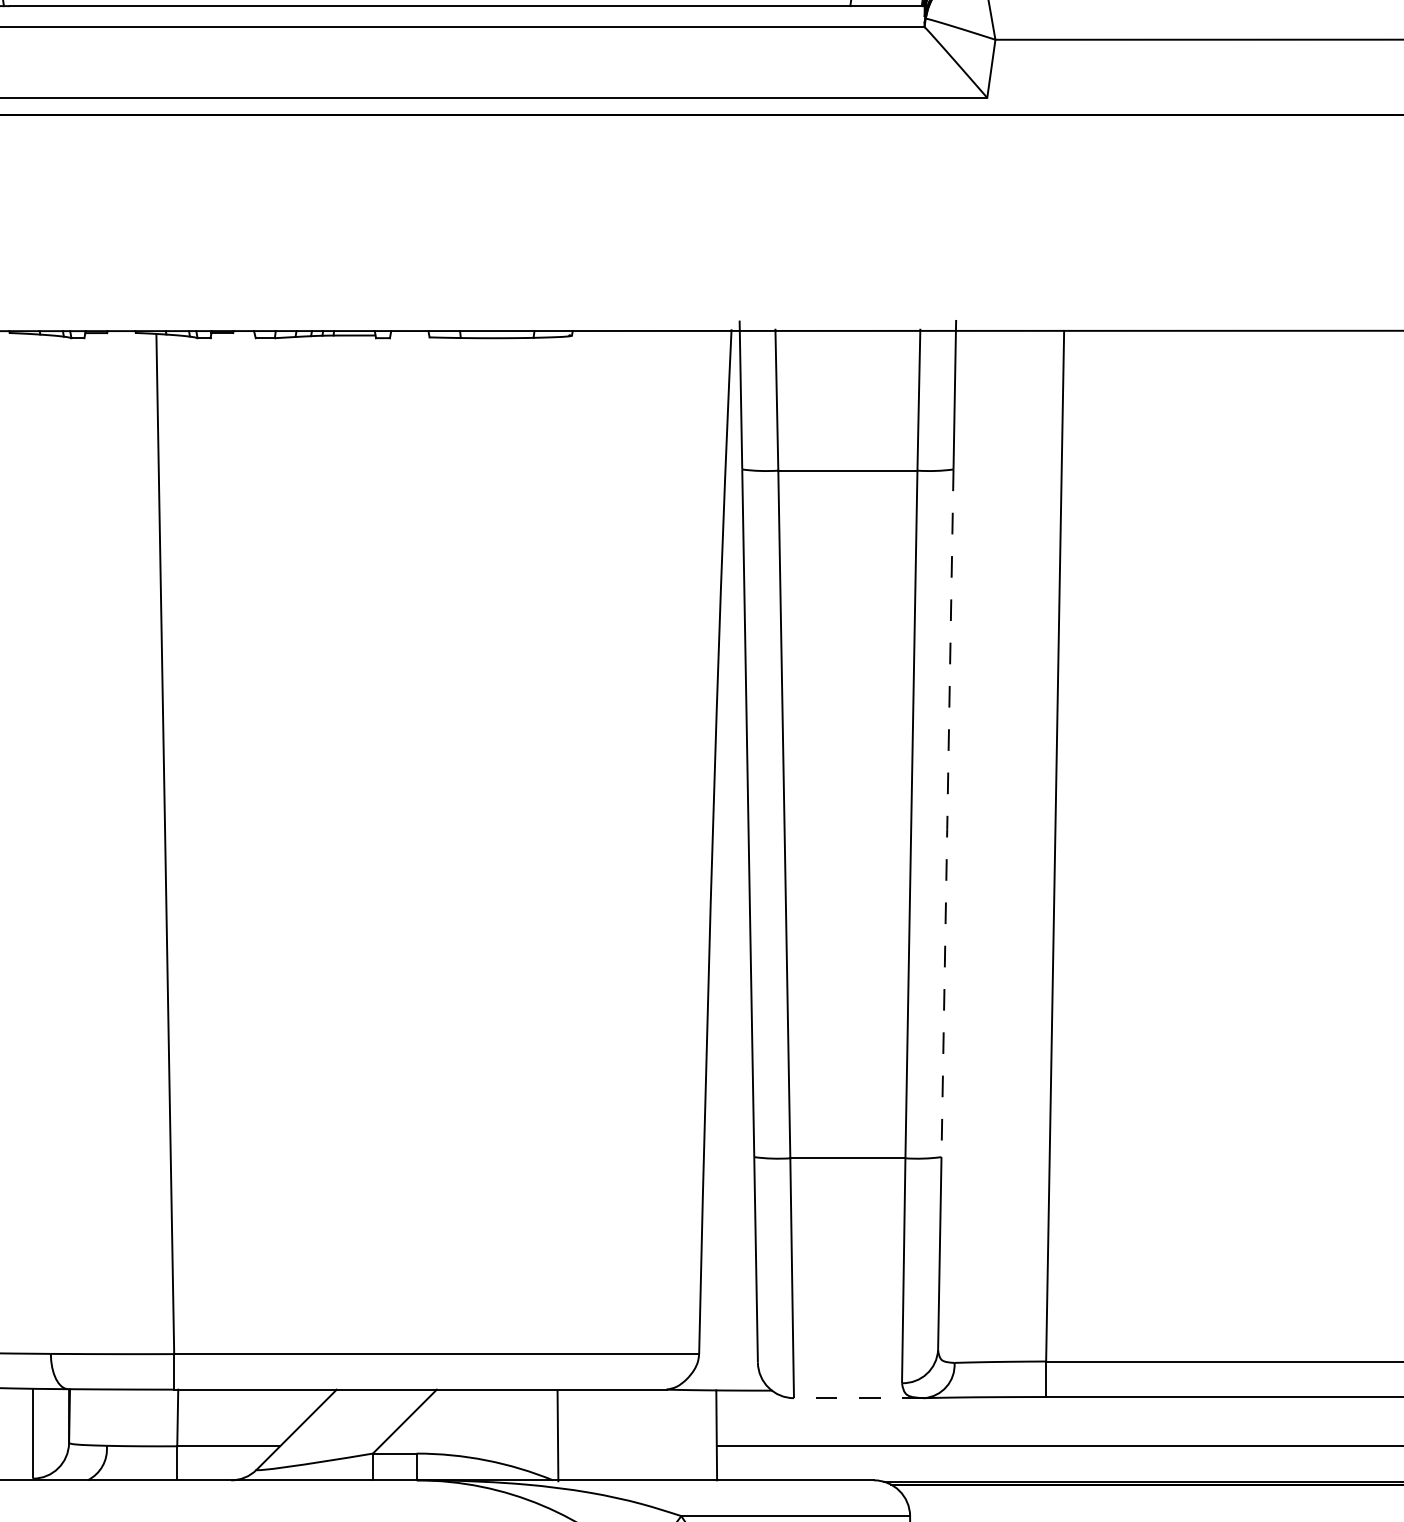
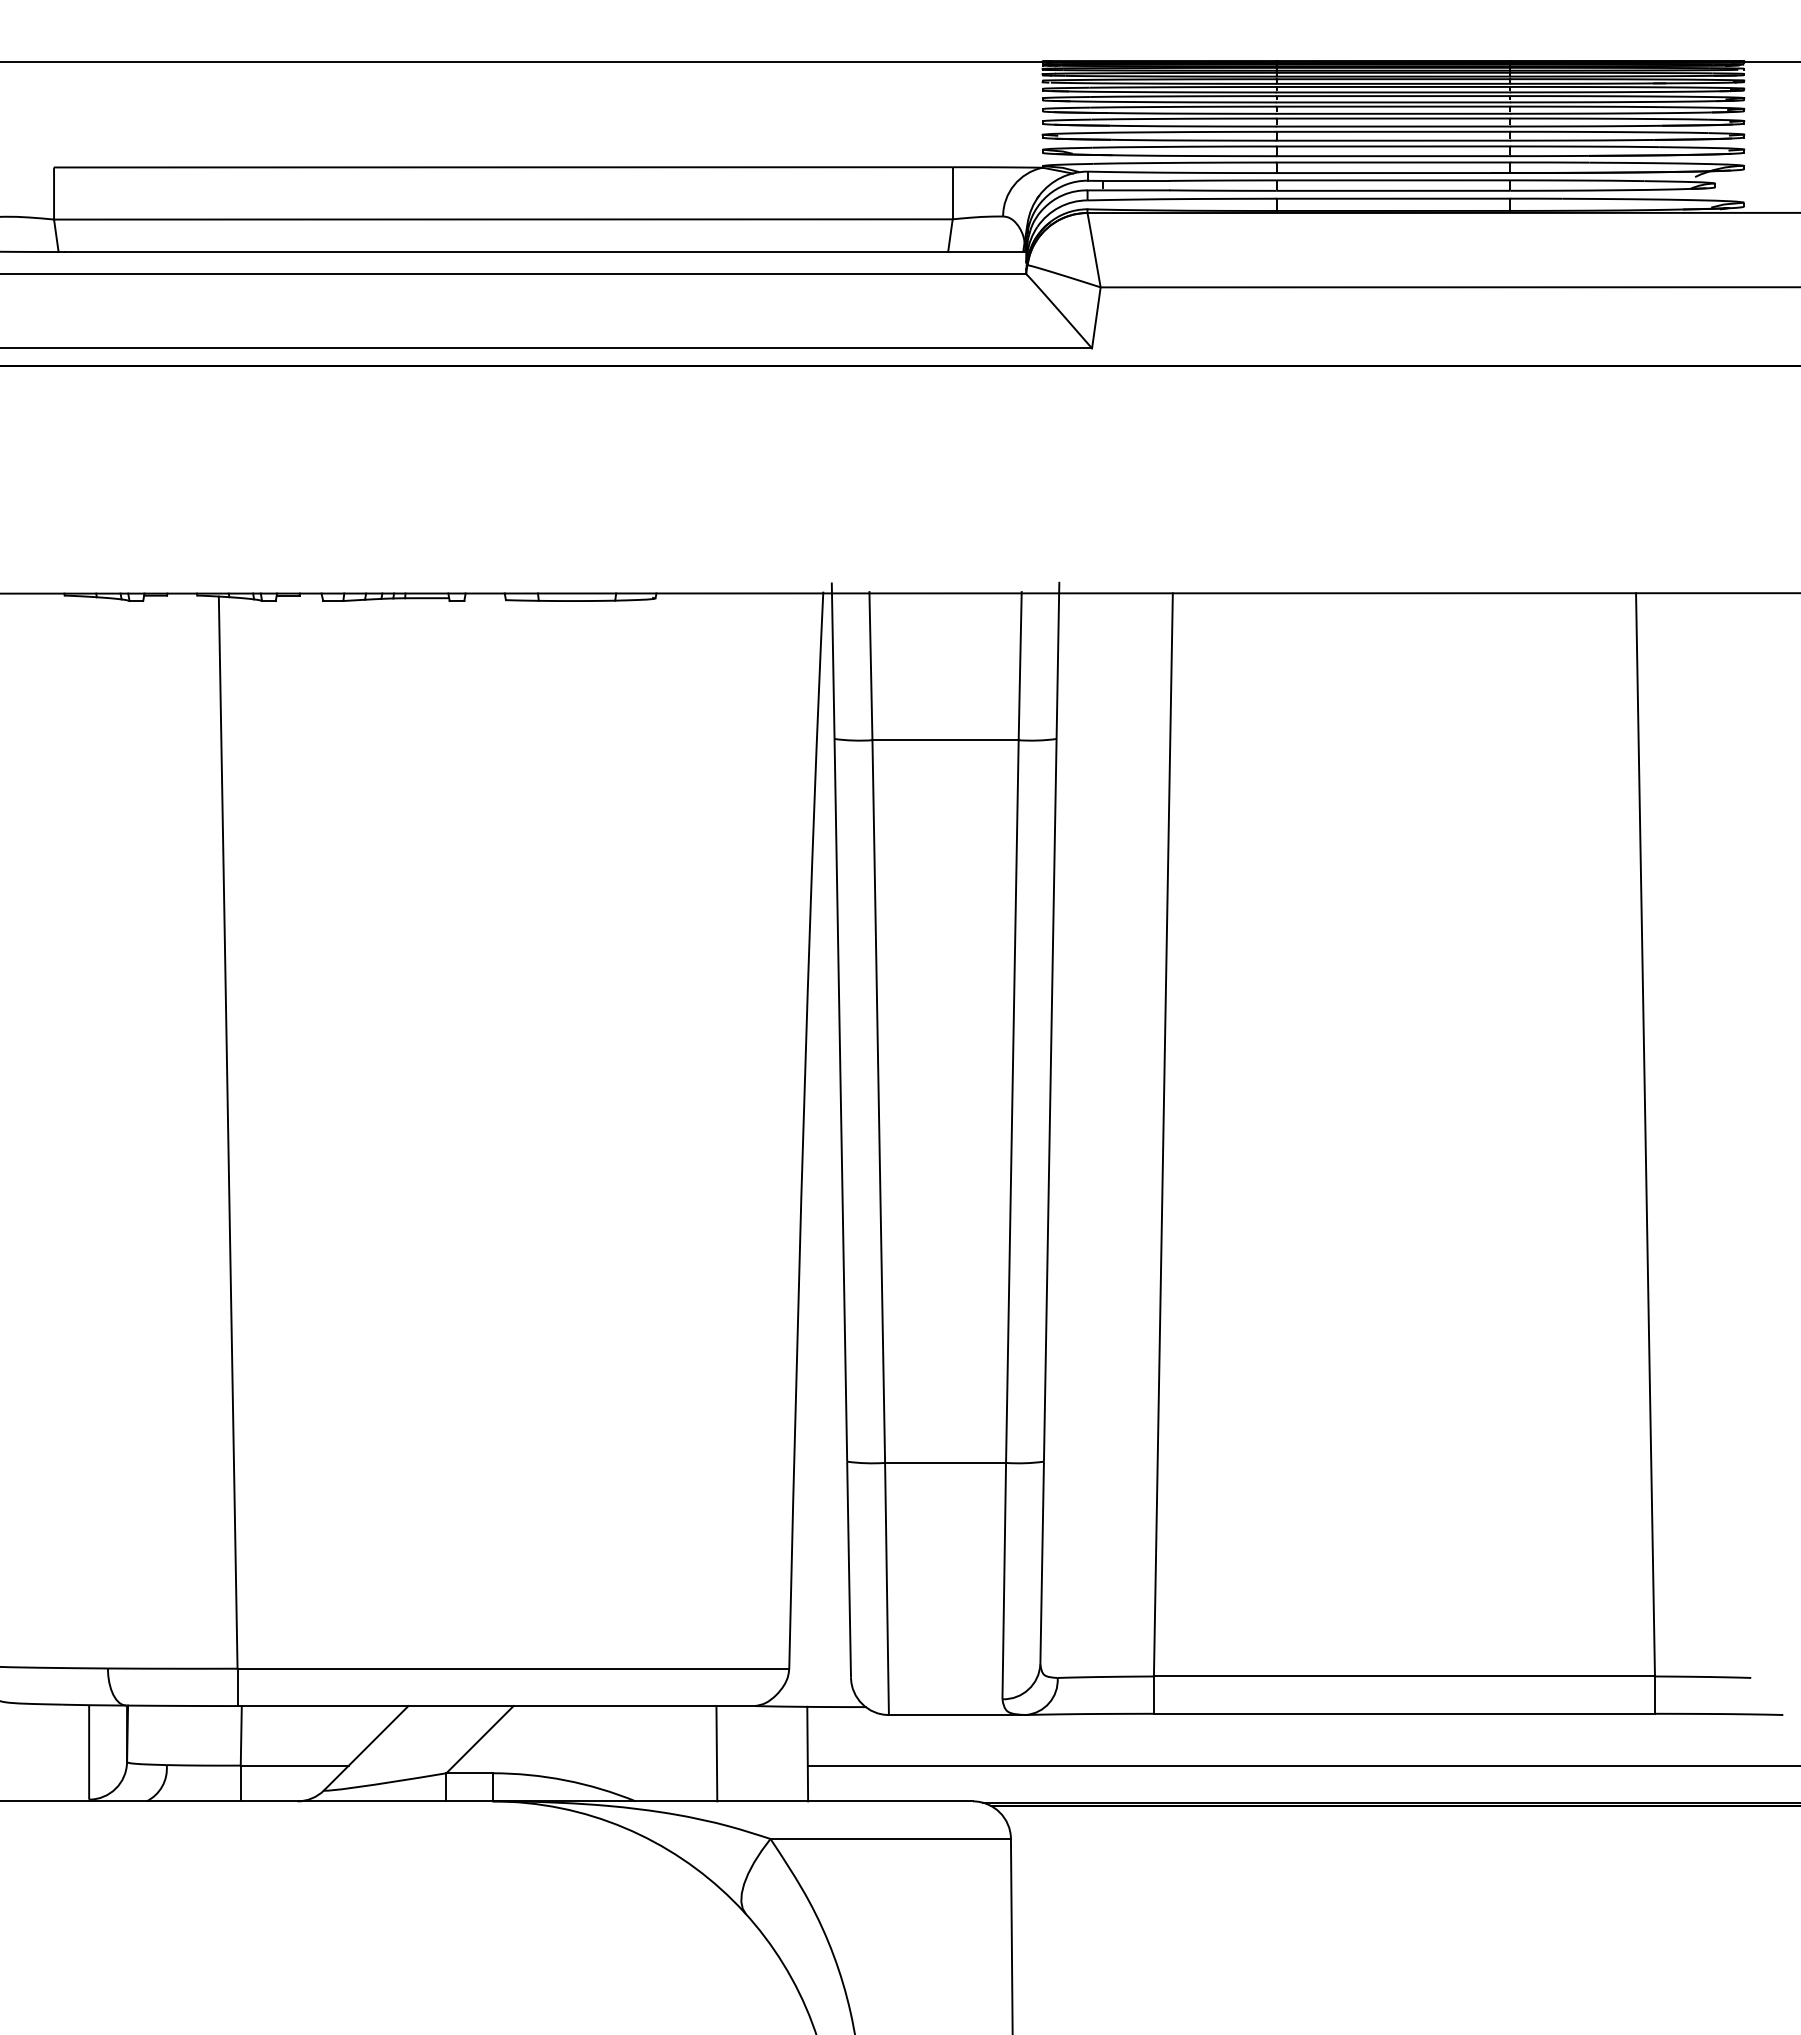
line: (947, 813) -> (1050, 1100), dashed -> solid
line: (858, 1398) -> (956, 1715), dashed -> solid
line: (557, 1435) -> (716, 1753), moved

